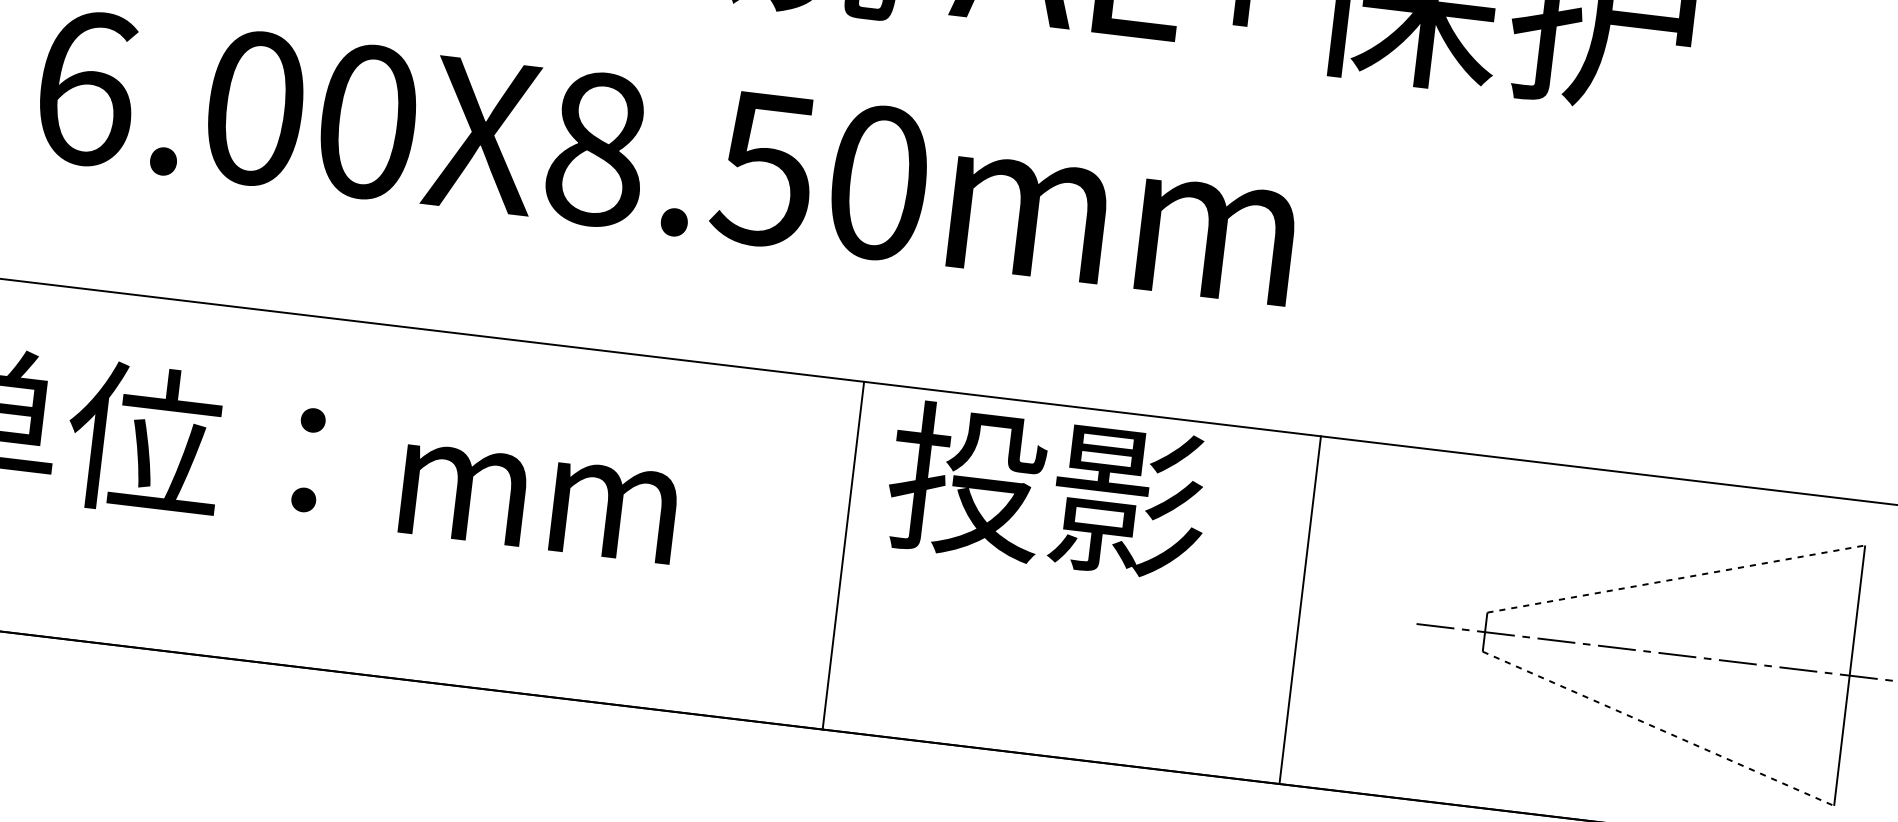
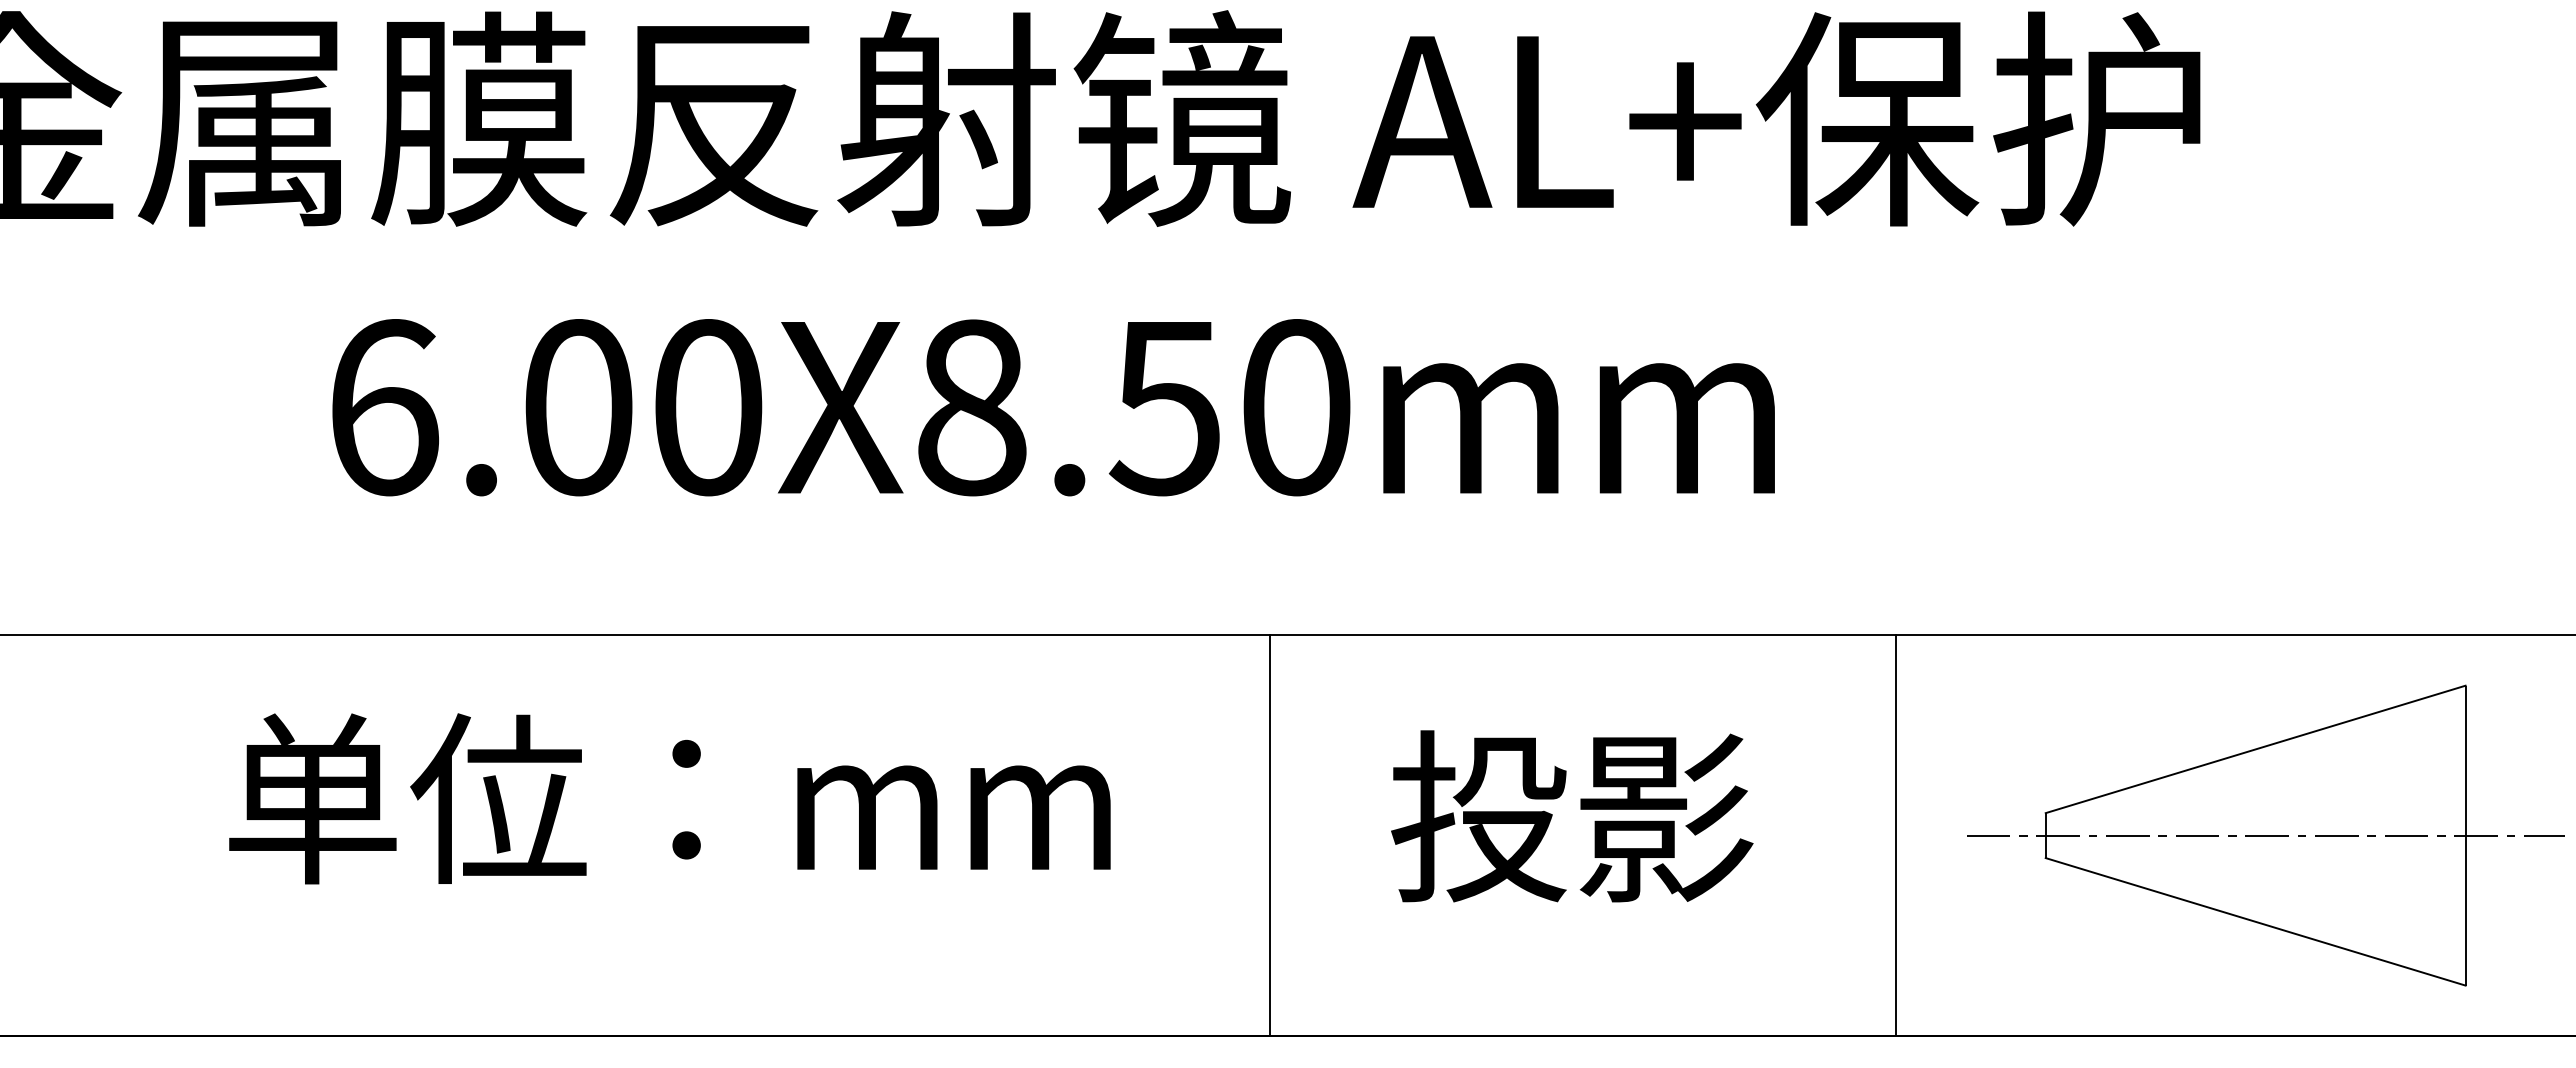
text: (1048, 491) -> (1572, 816), moved
line: (843, 555) -> (1269, 835), moved
line: (1677, 579) -> (2256, 749), dashed -> solid
line: (1299, 609) -> (1895, 835), moved
line: (1659, 728) -> (2256, 921), dashed -> solid

